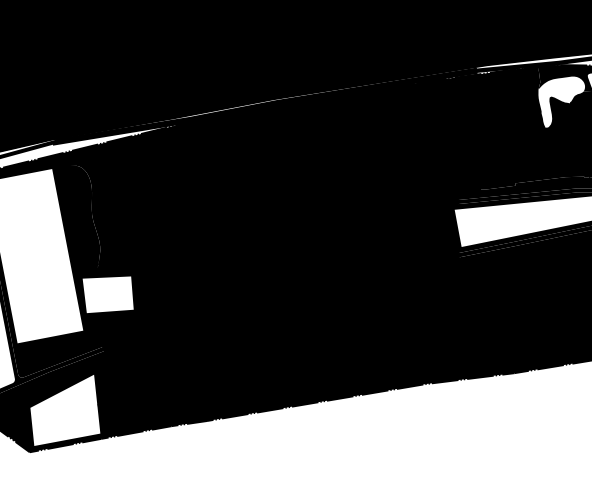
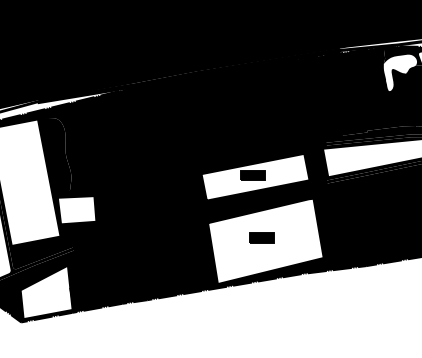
fill: (358, 247) -> (255, 176), removed
fill: (372, 338) -> (265, 241), removed

